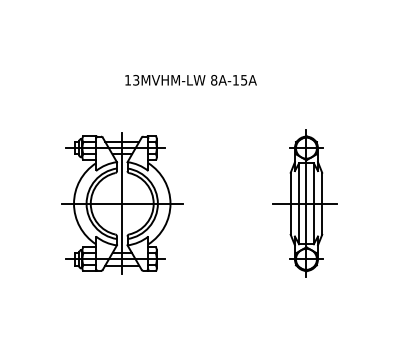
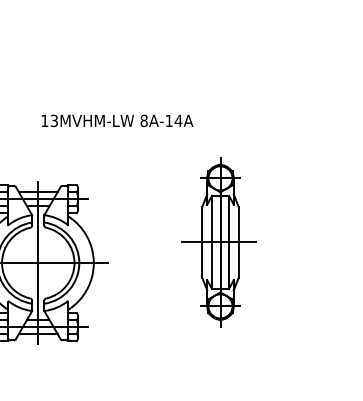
text: (243, 80) -> (177, 121), 8A-15A -> 8A-14A
part: (304, 203) -> (218, 242), moved

